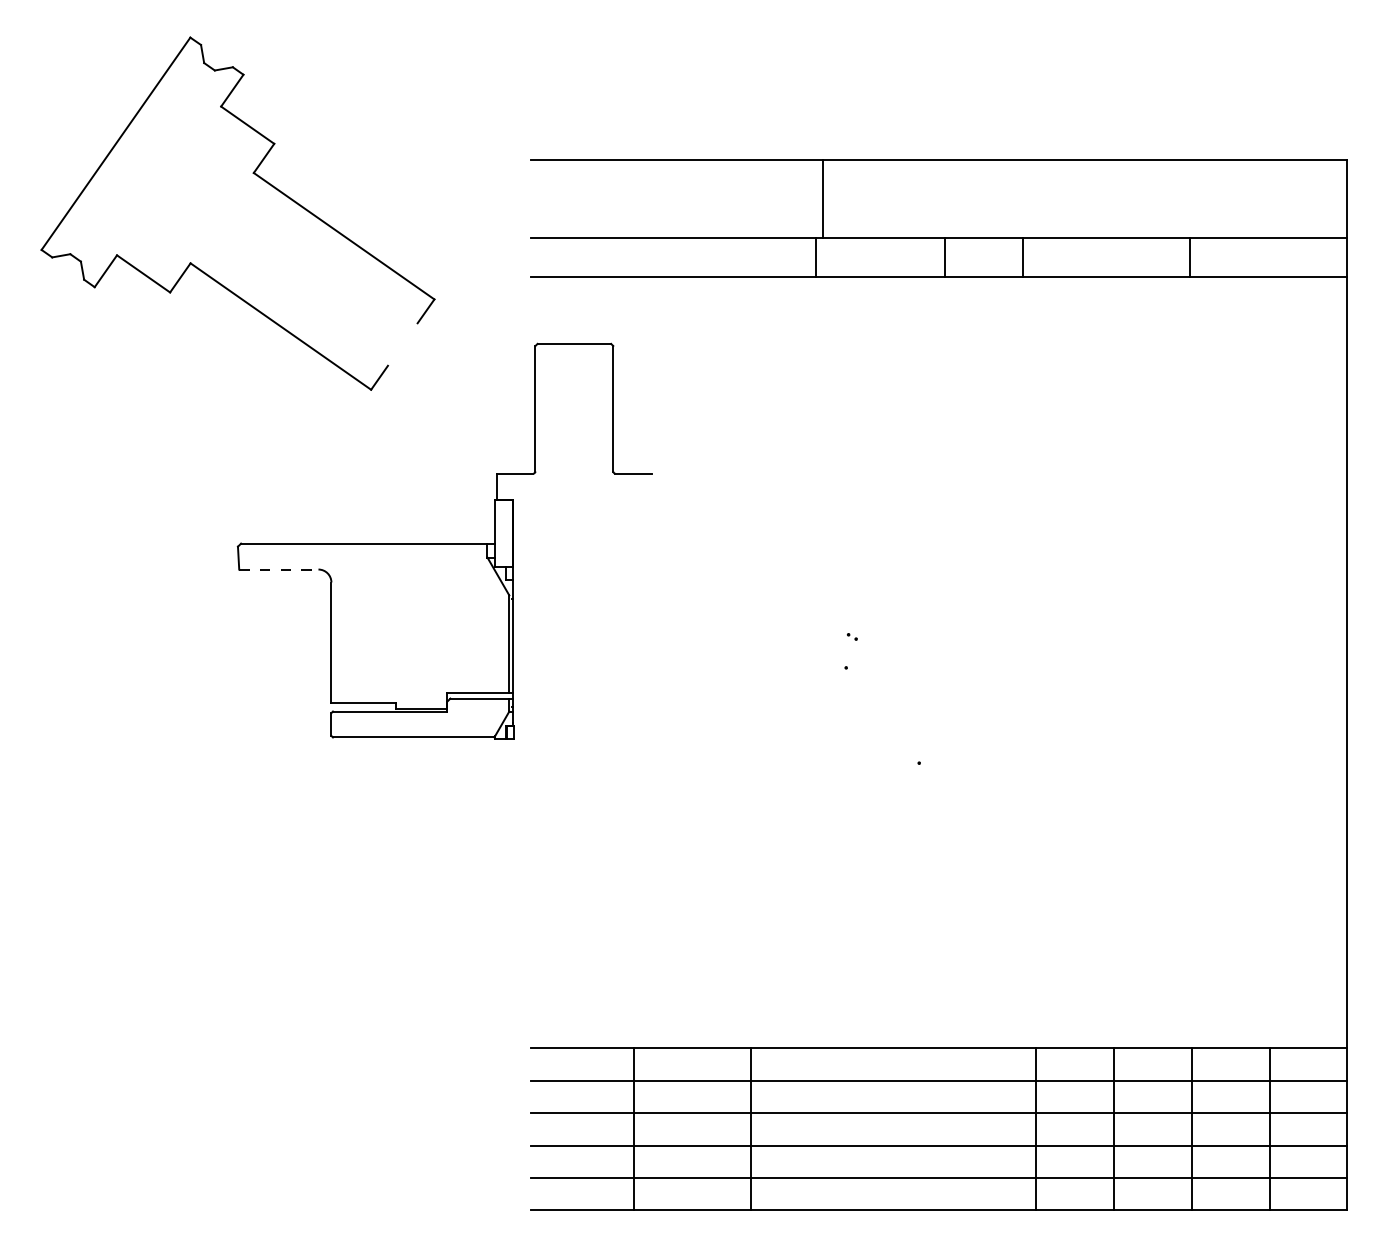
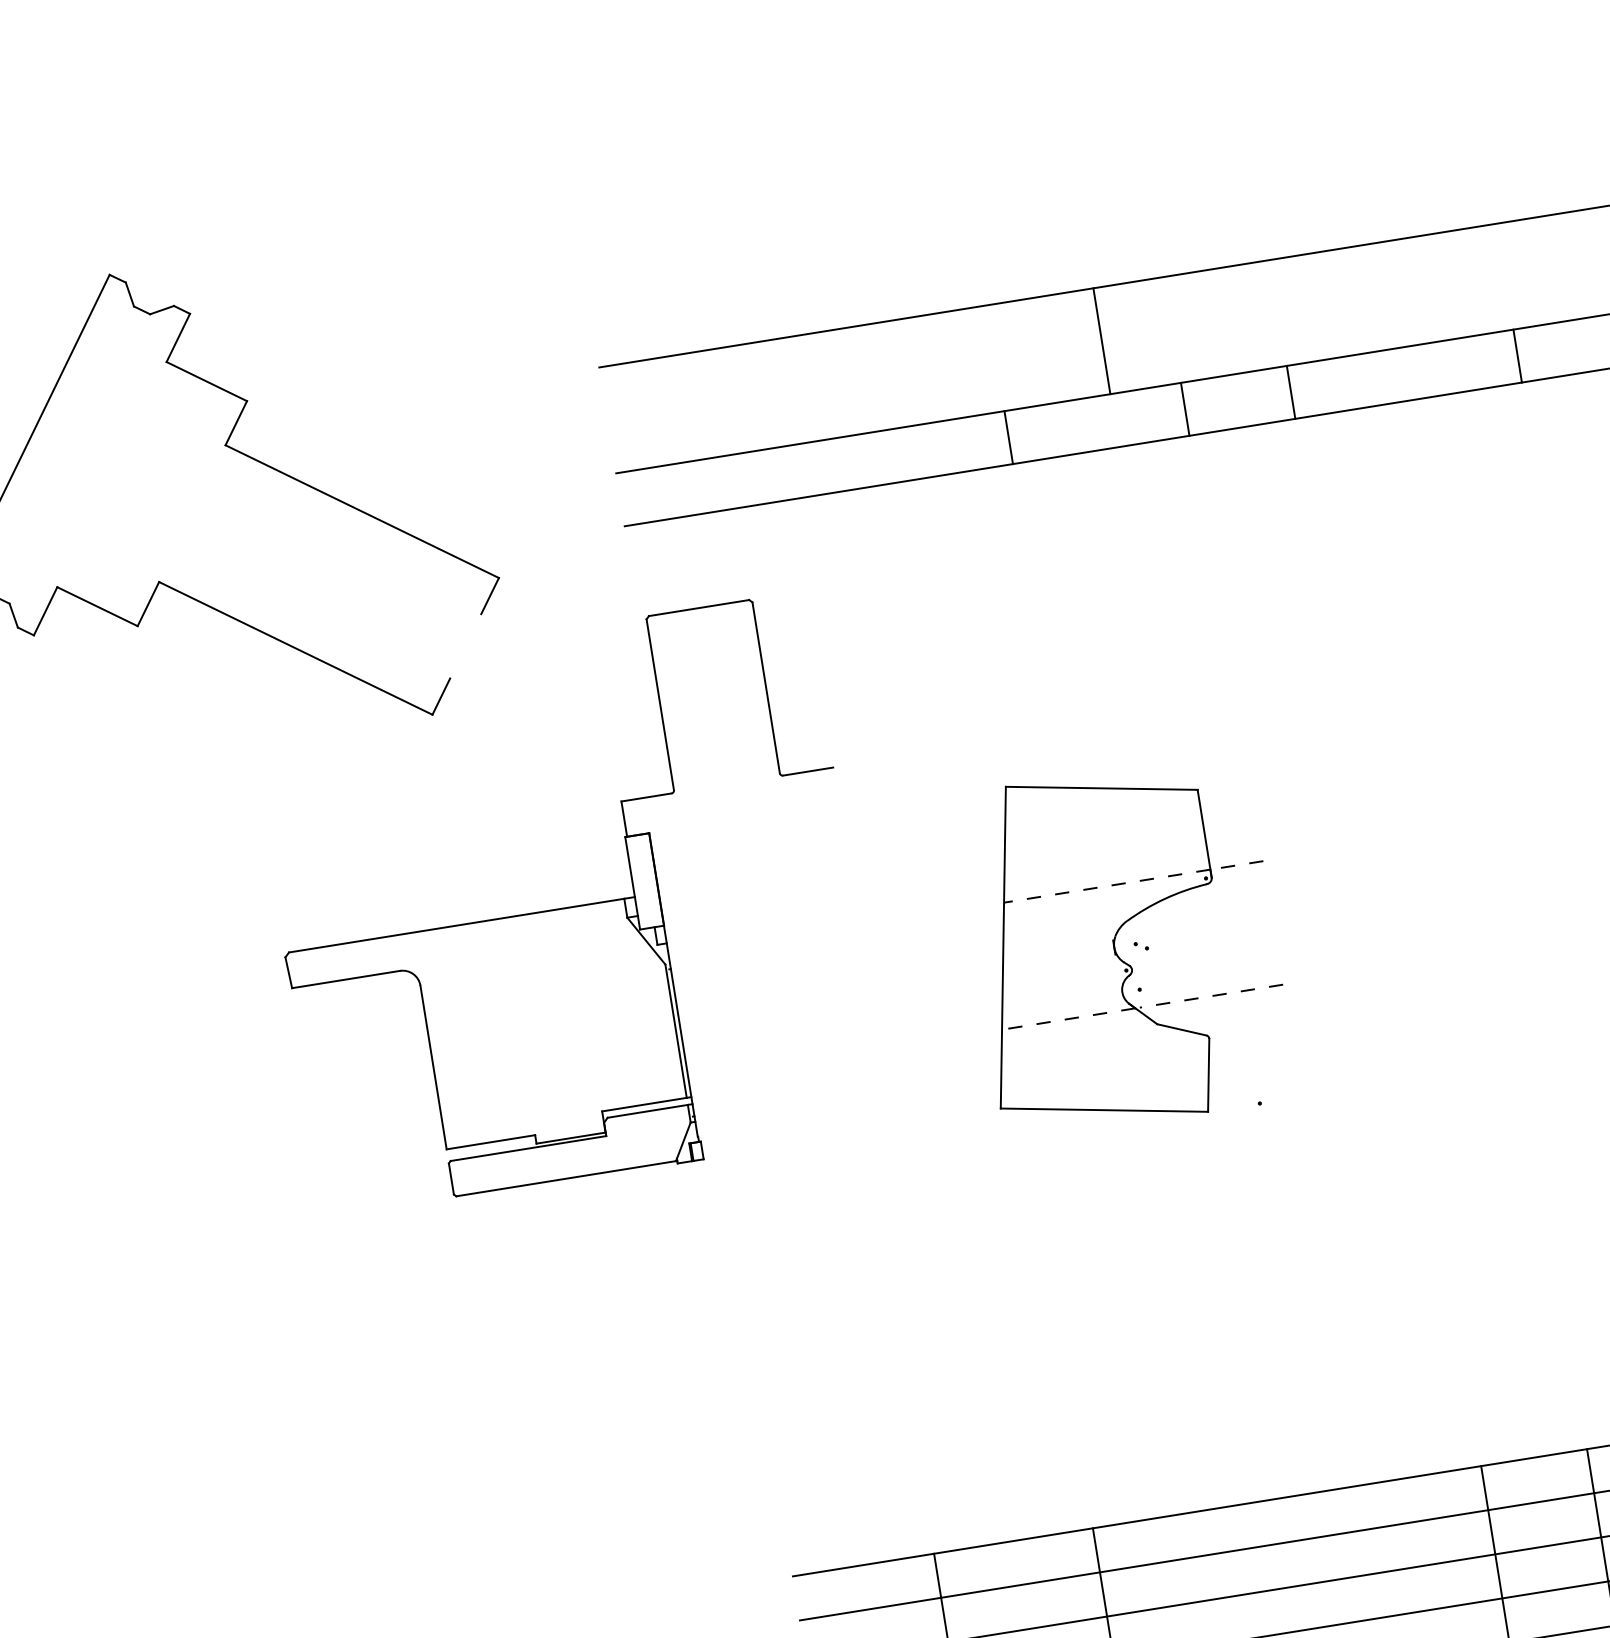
line: (822, 198) -> (1101, 340), moved
line: (278, 569) -> (345, 979), dashed -> solid
part: (834, 638) -> (1117, 952), added

